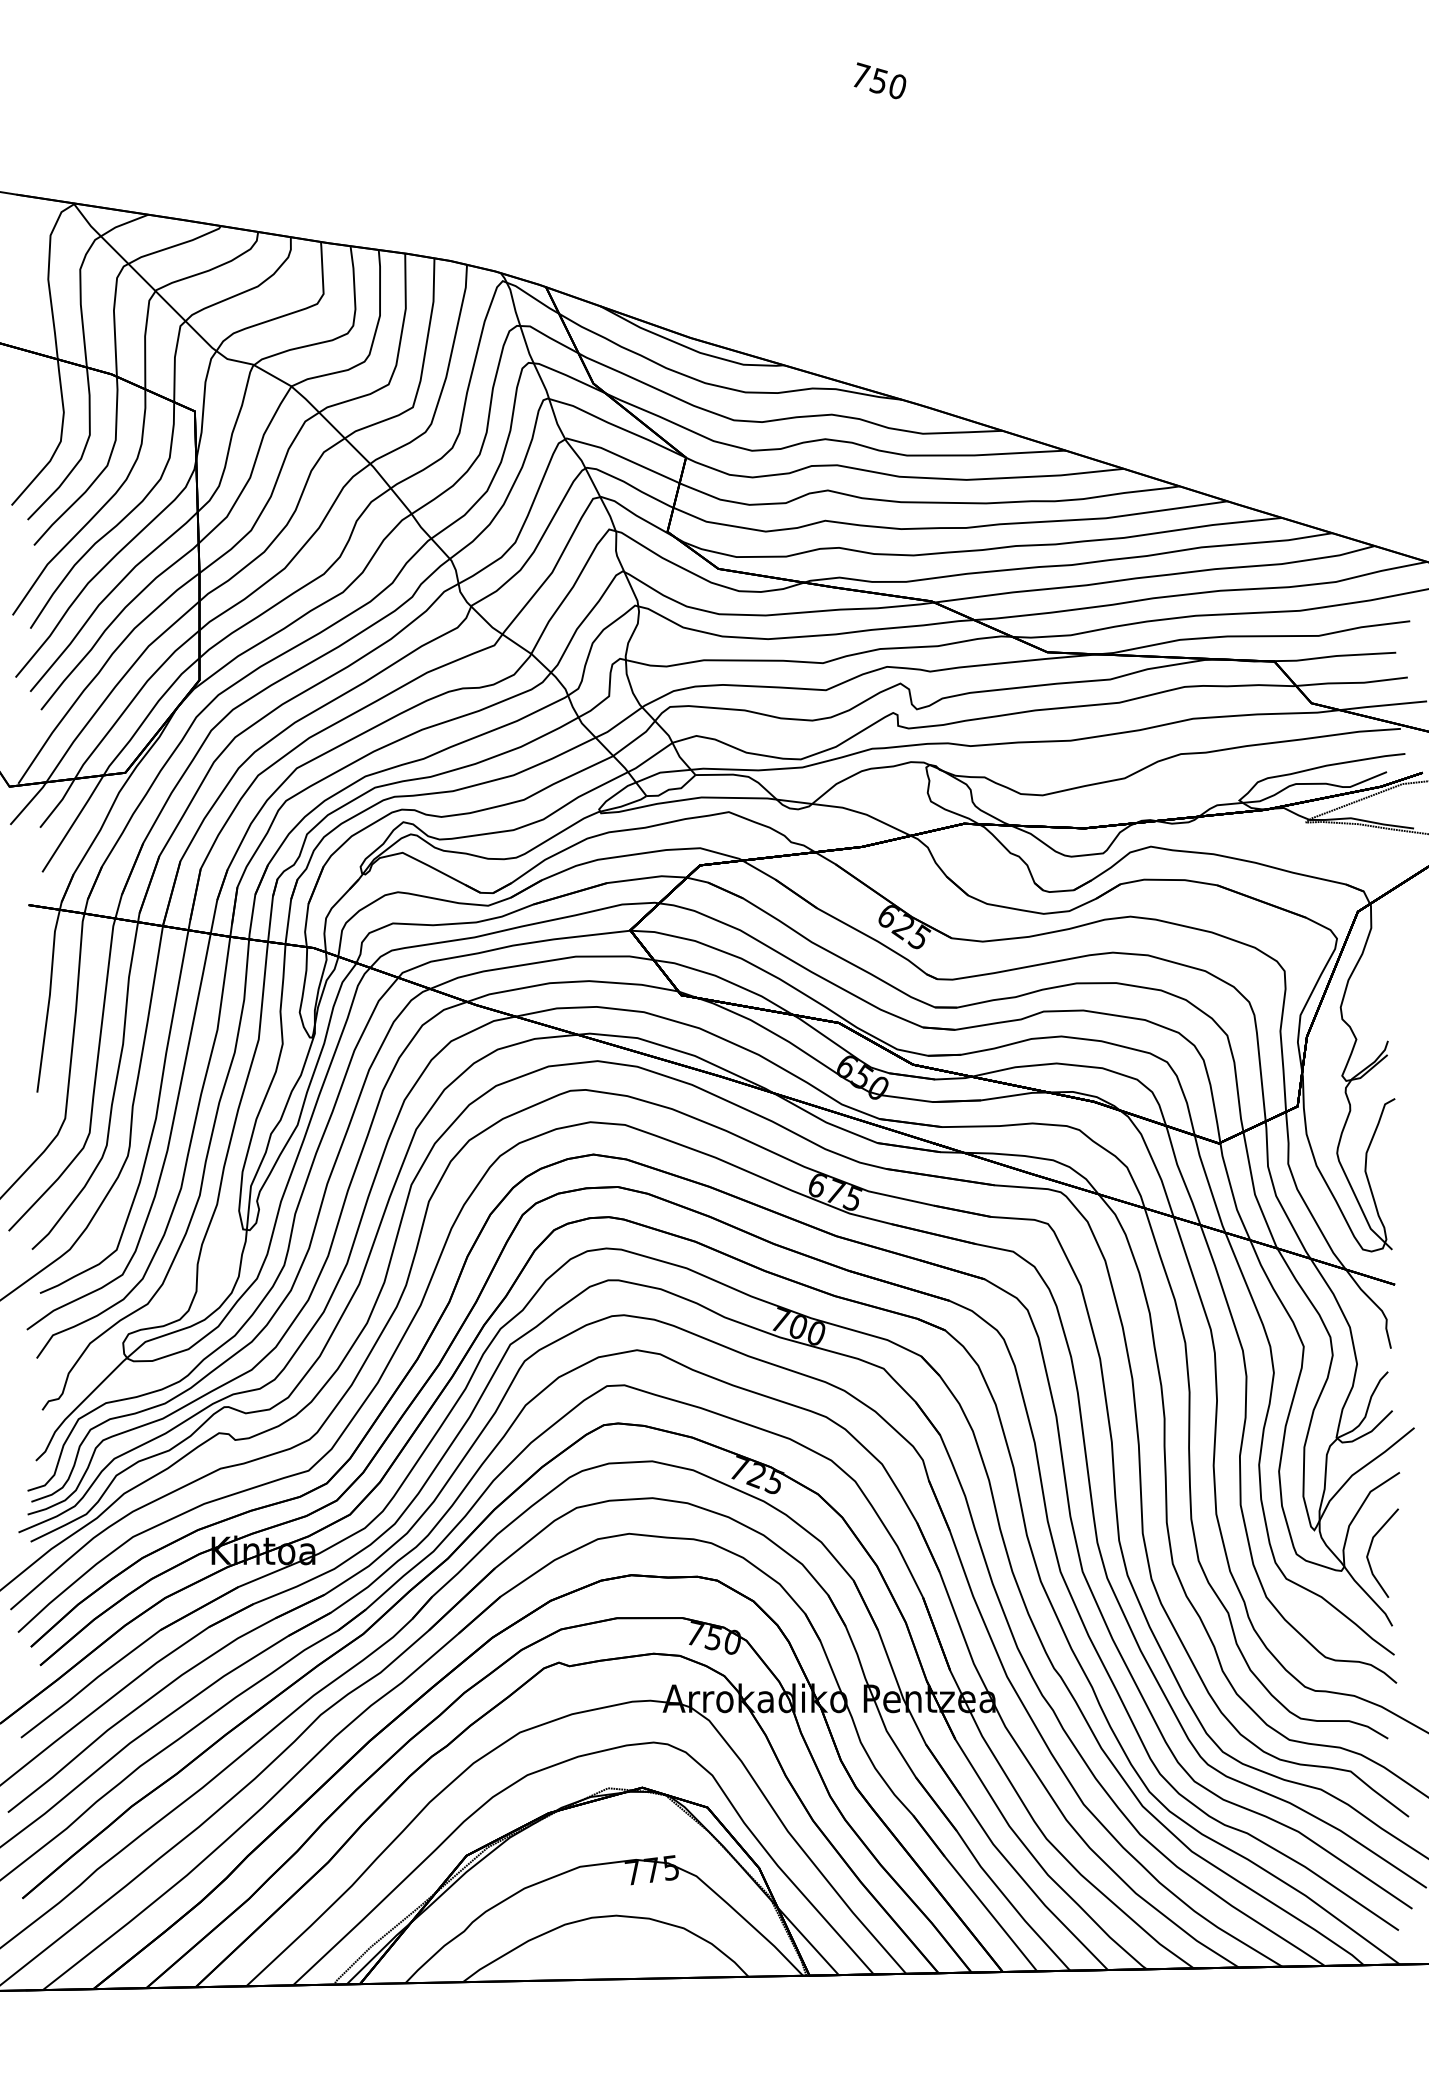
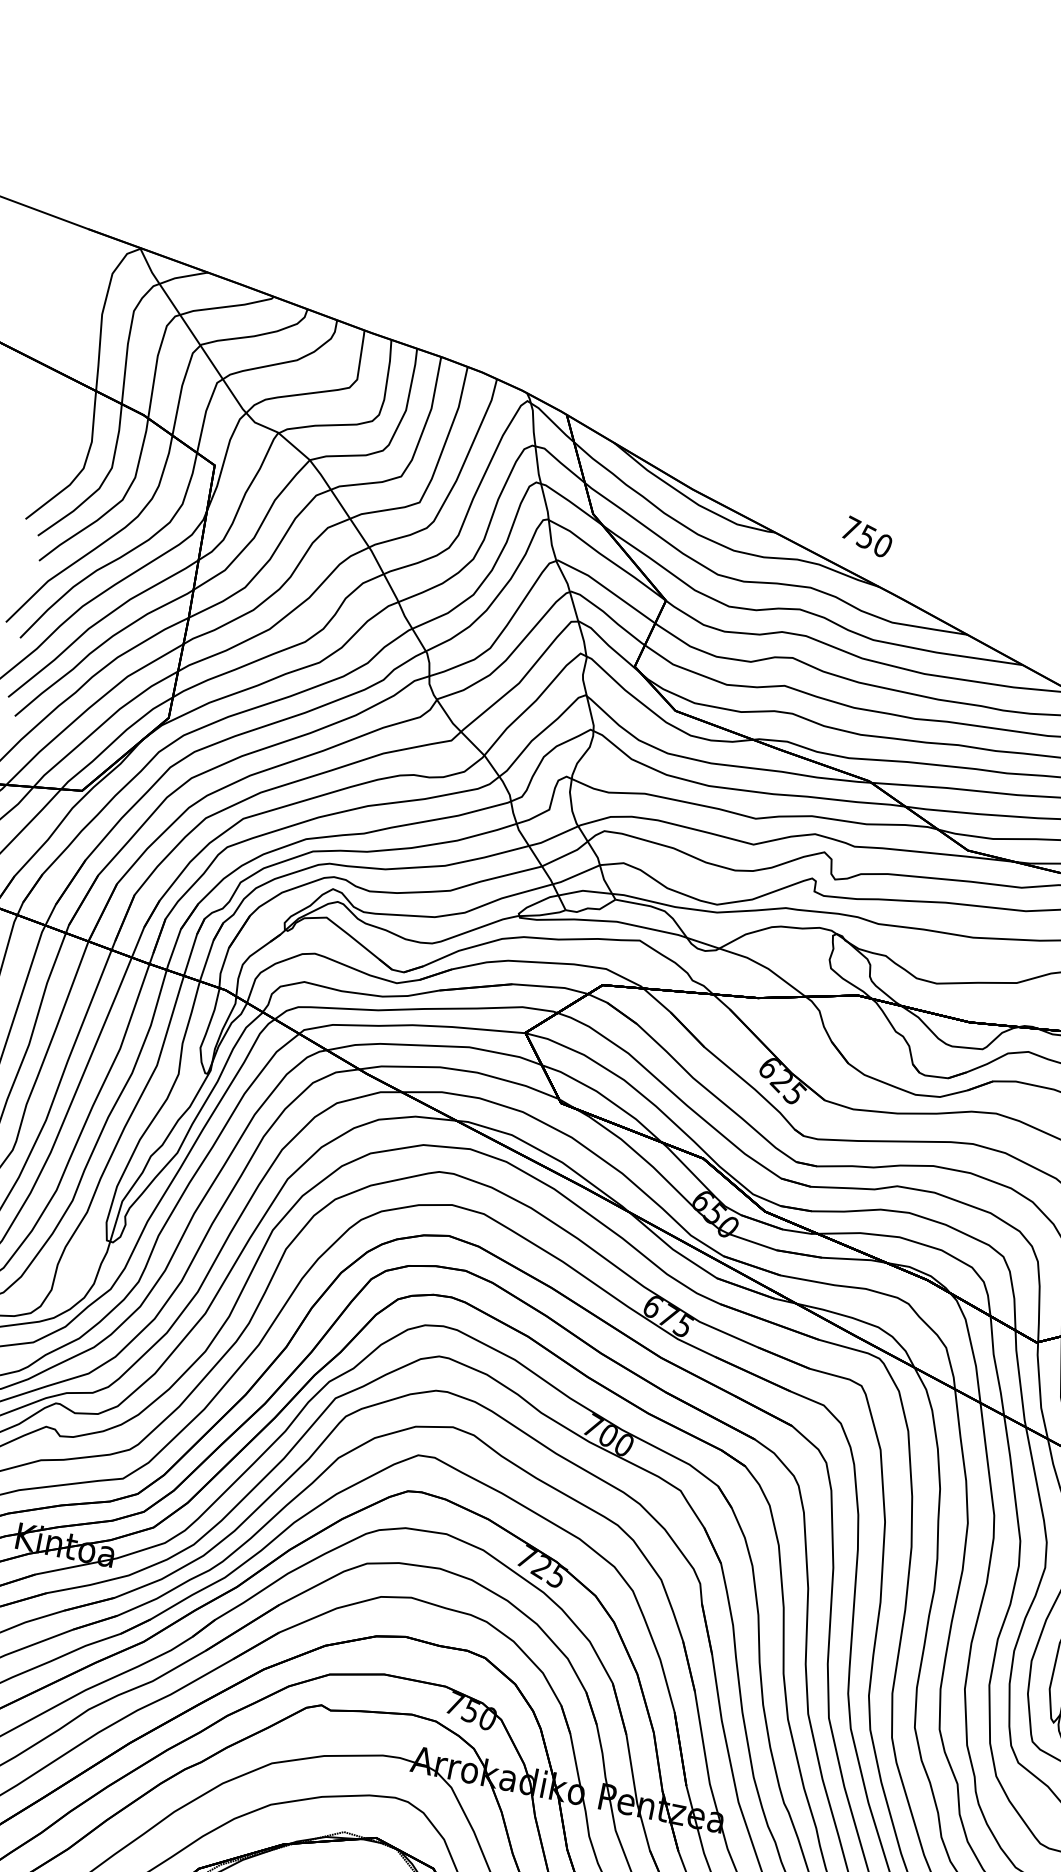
text: (879, 80) -> (867, 536), moved

